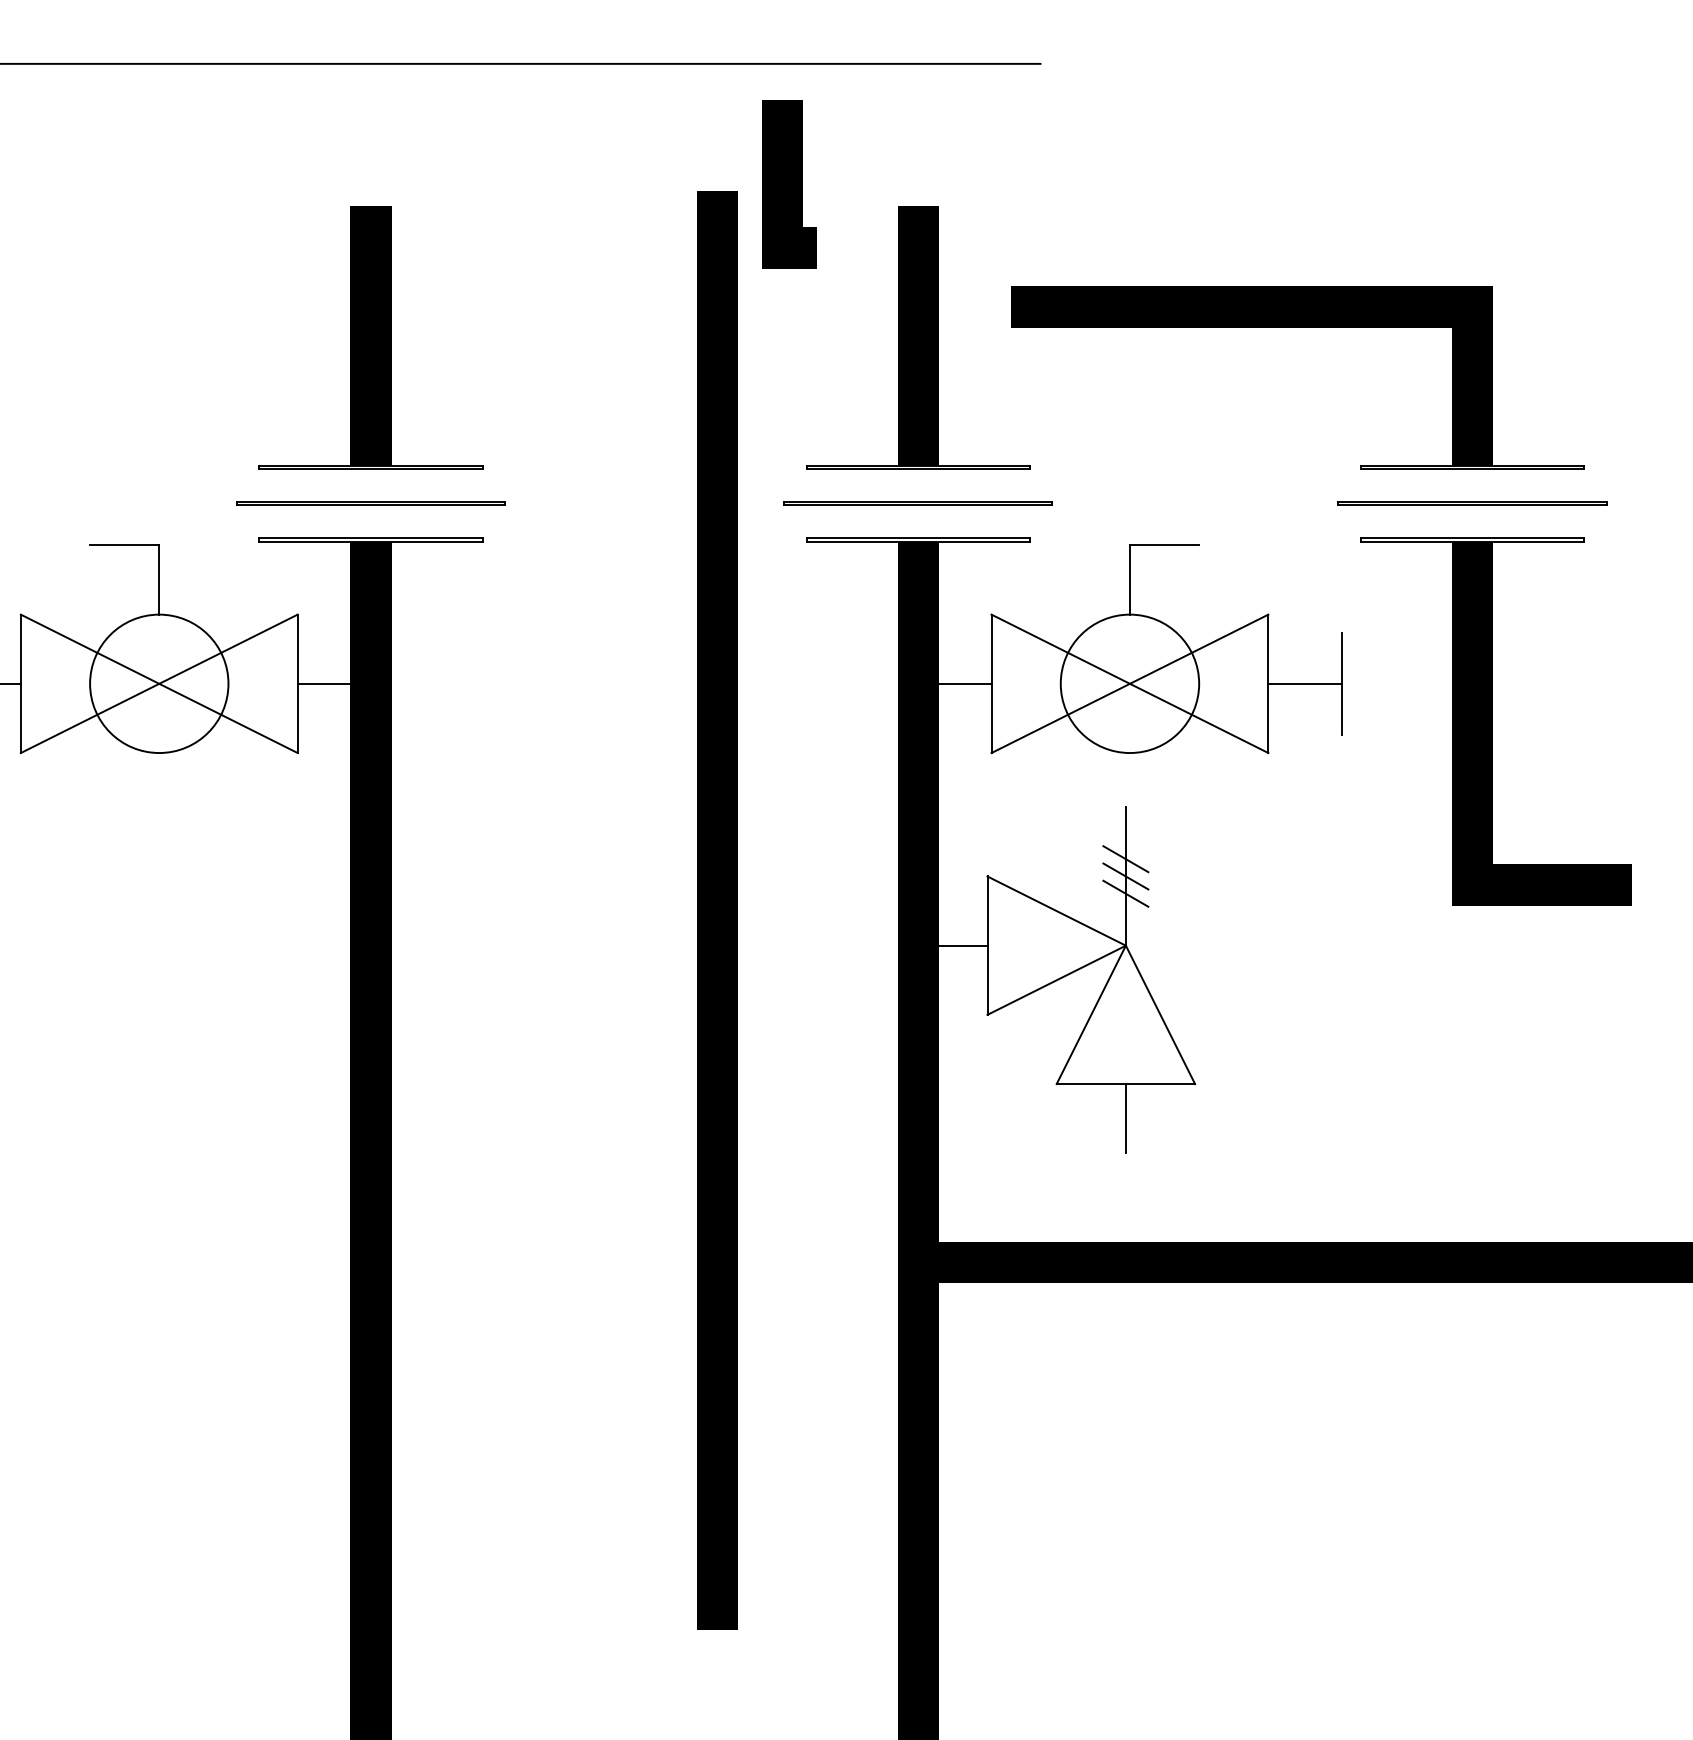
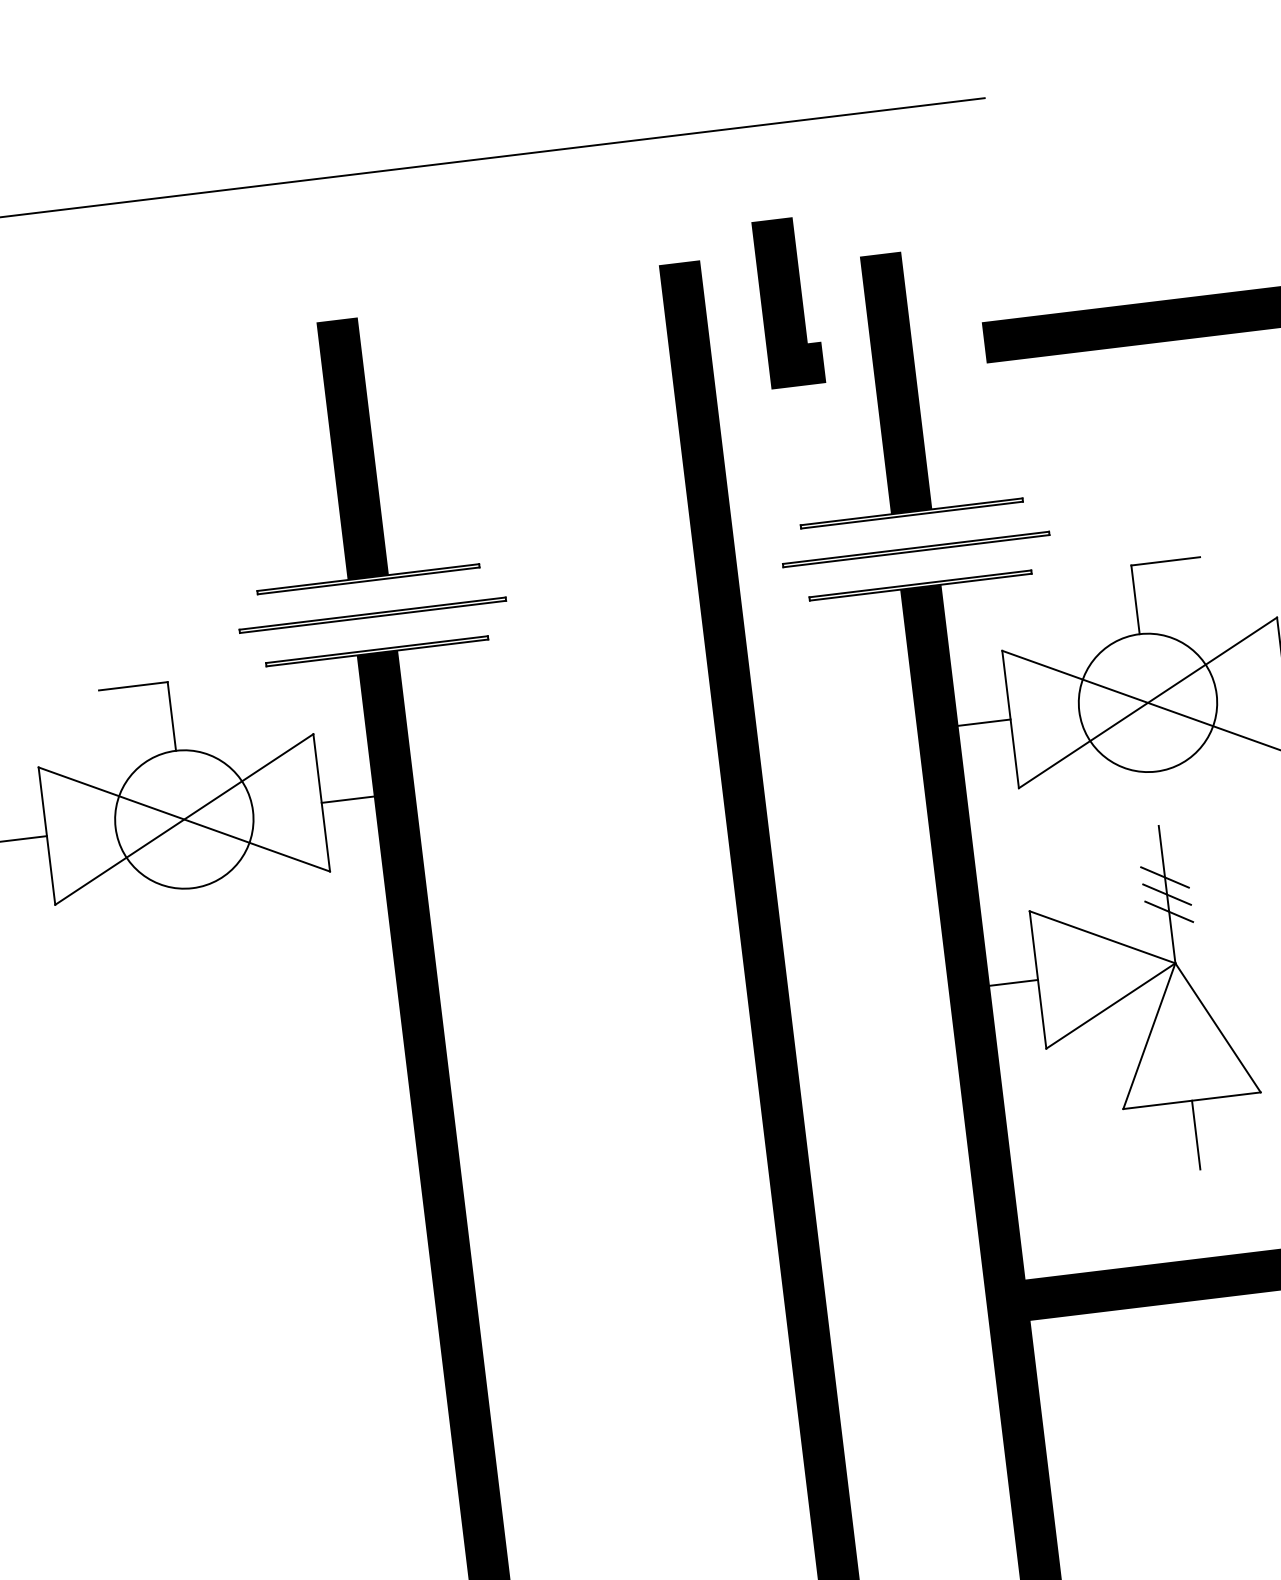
line: (789, 184) -> (788, 302), moved

